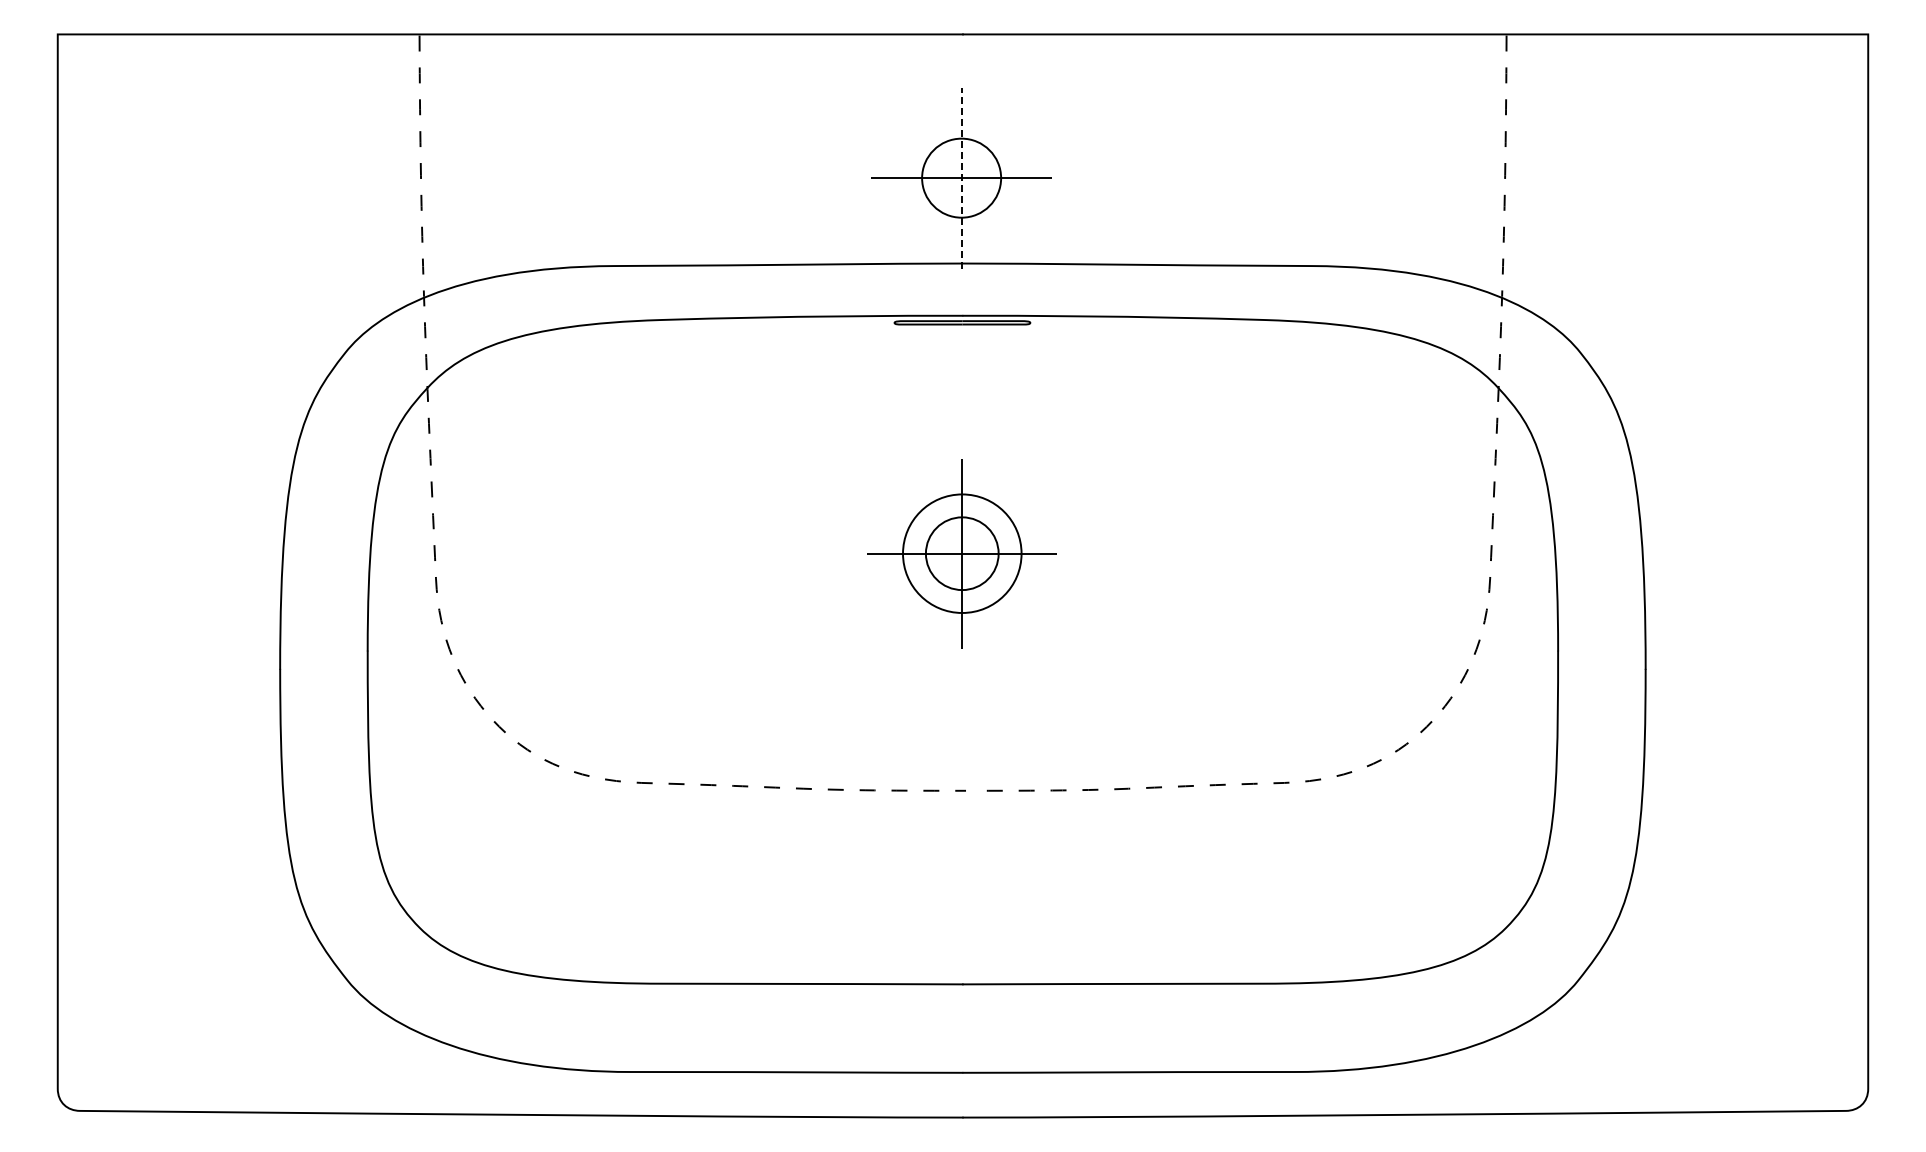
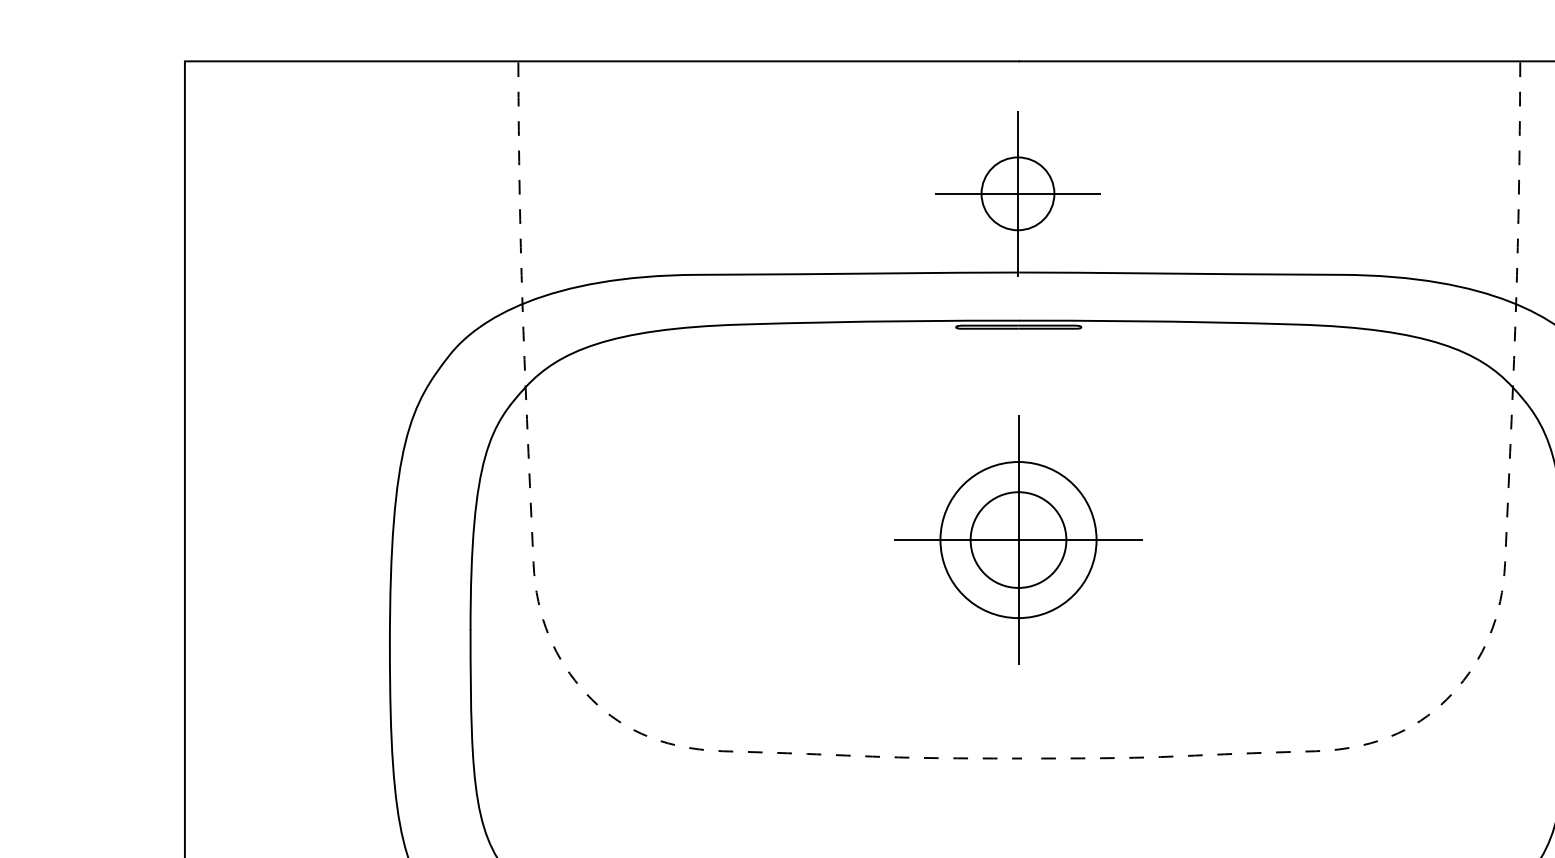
line: (961, 177) -> (1017, 193), dashed -> solid
part: (962, 553) -> (1018, 539), size x1.43

